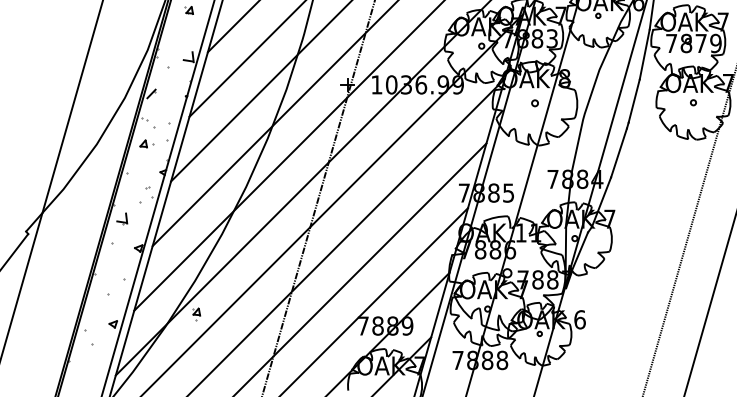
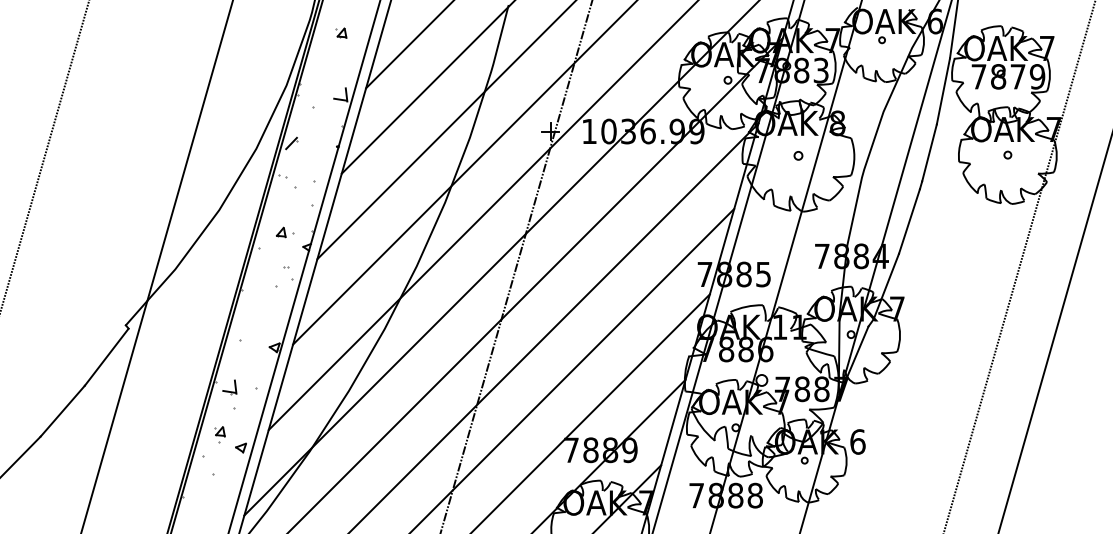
part: (146, 143) -> (285, 232), moved
part: (121, 218) -> (229, 387), moved
part: (196, 314) -> (219, 434), moved

